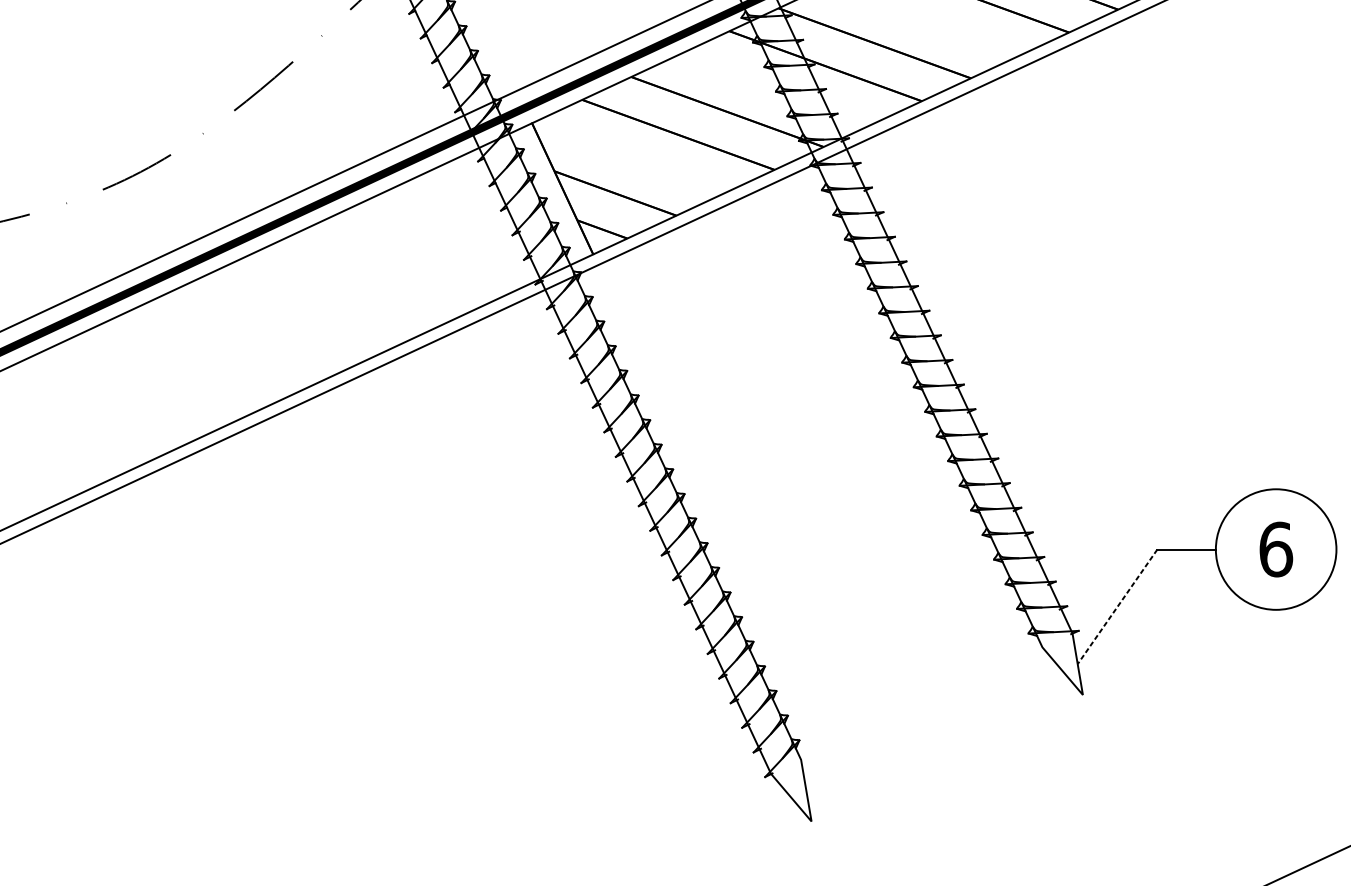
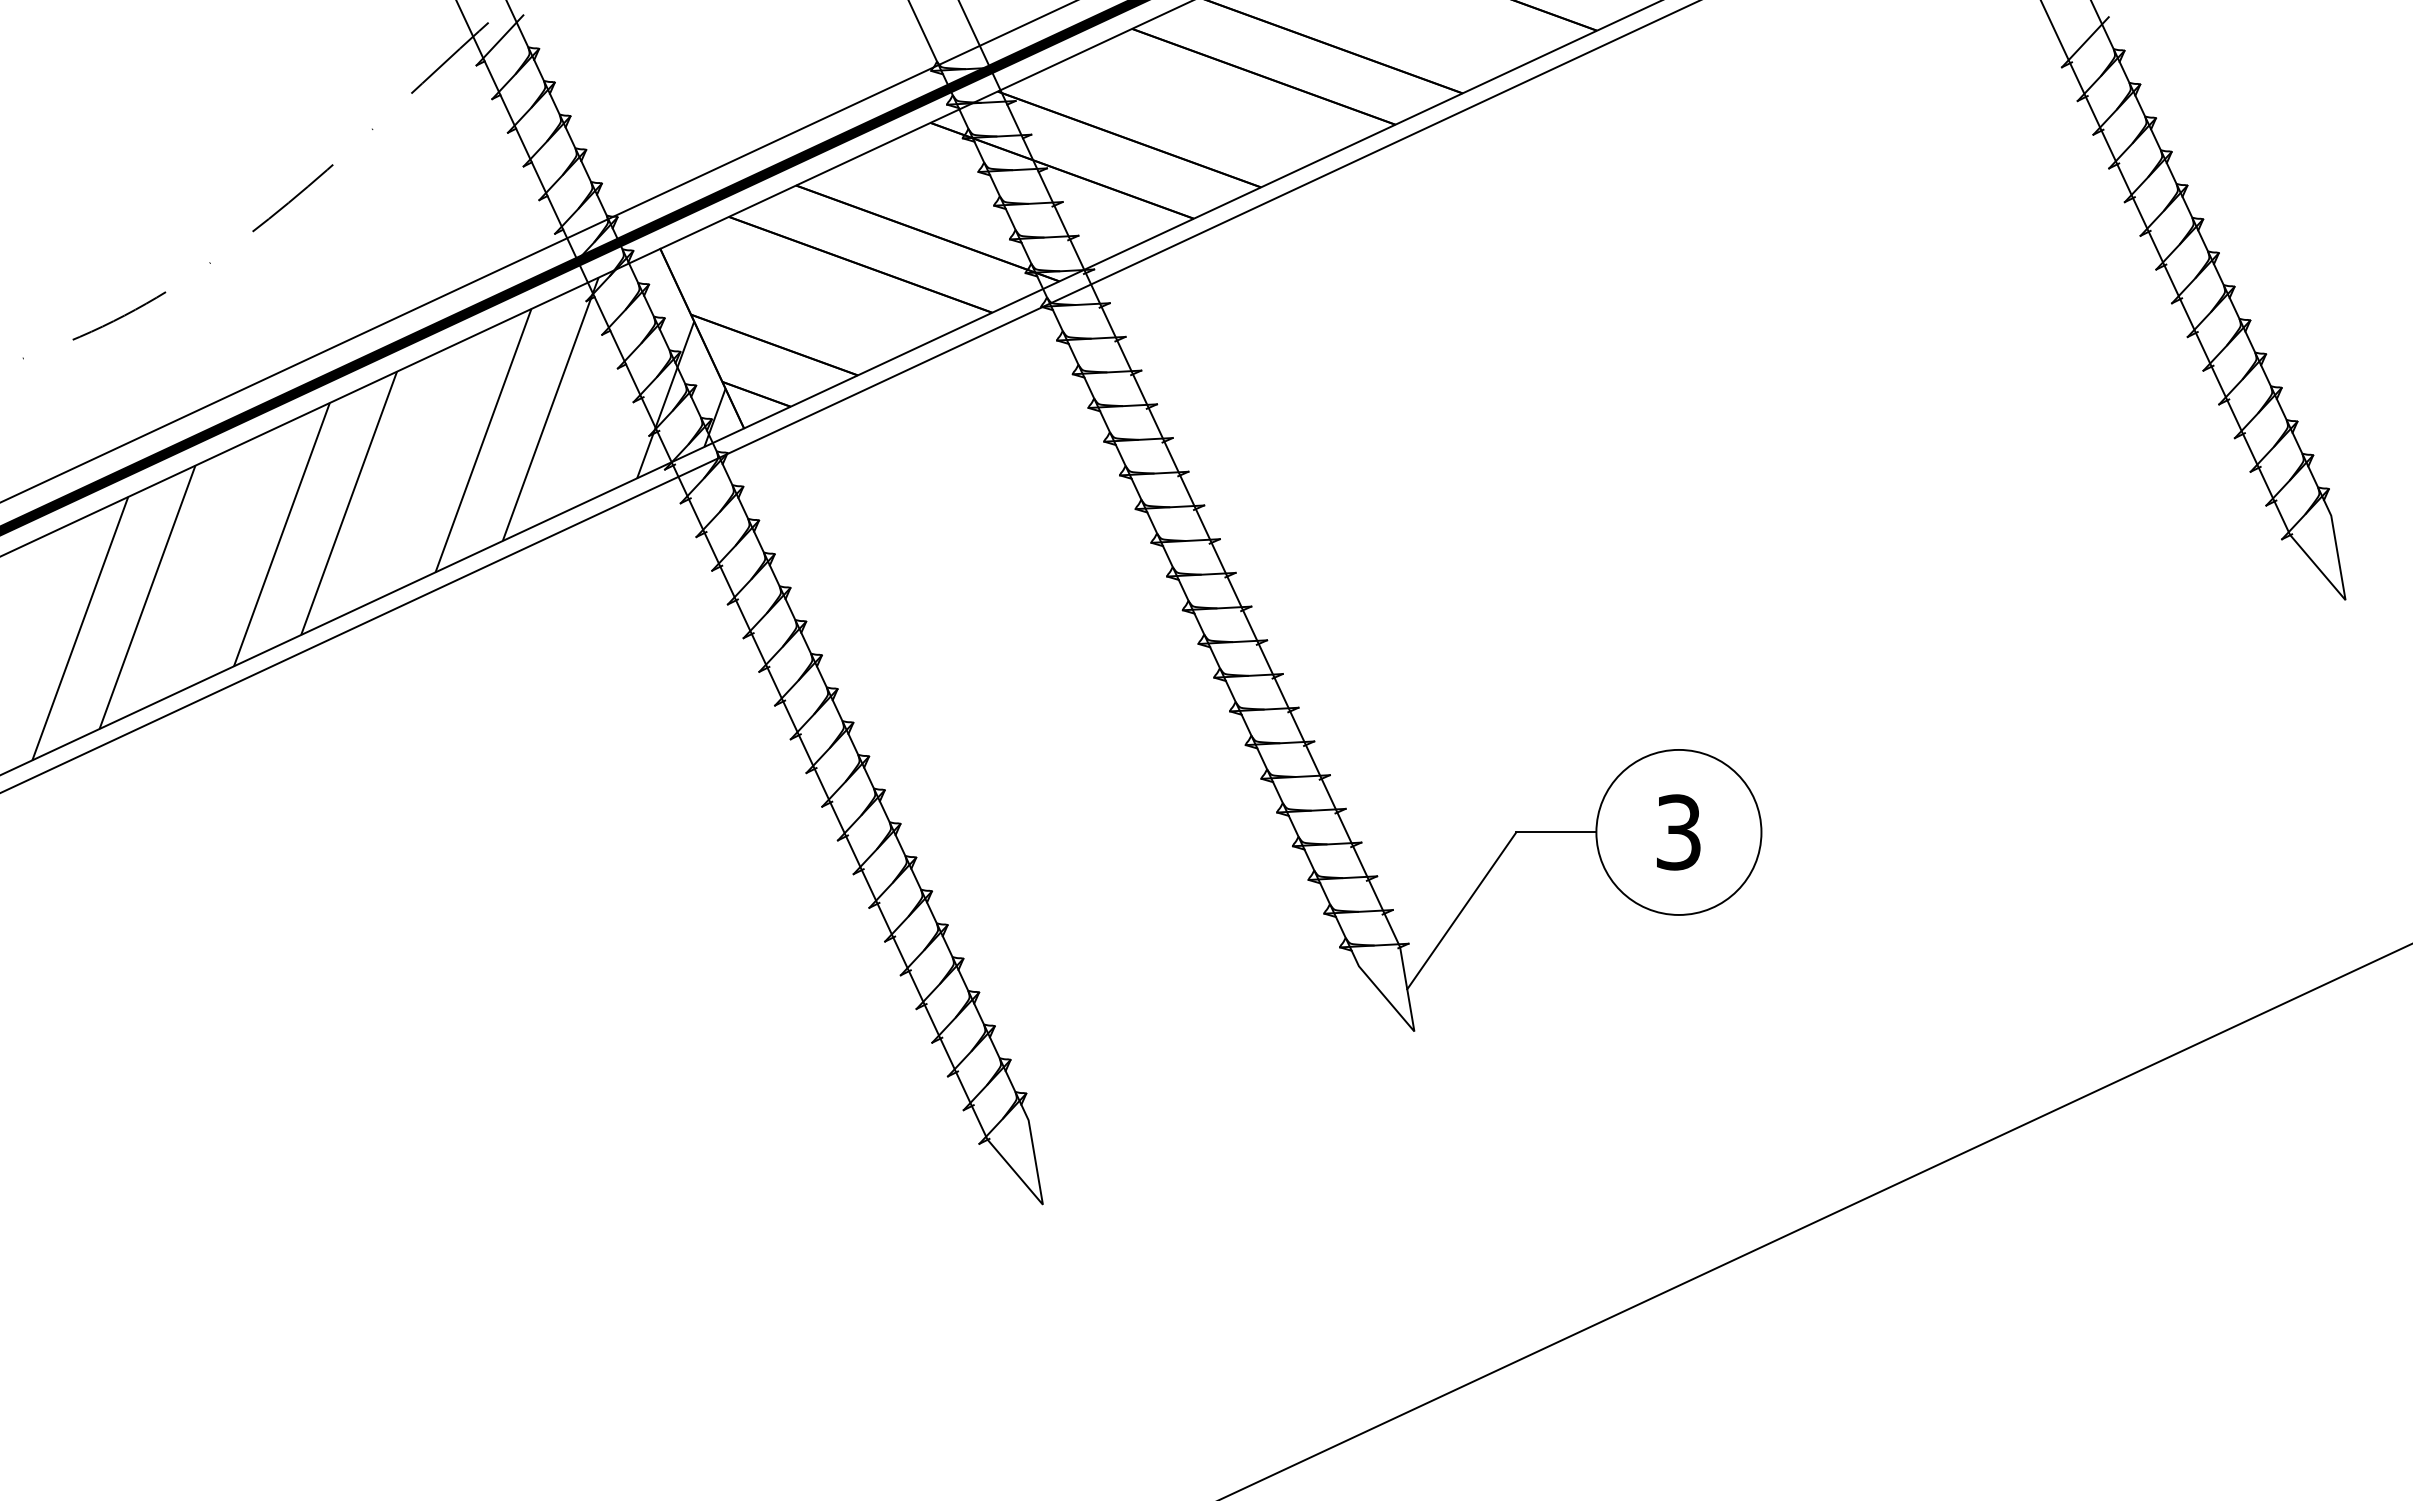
hatch: (326, 320) -> (378, 518), added
text: (1276, 549) -> (1679, 832), 6 -> 3
line: (1117, 606) -> (1461, 910), dashed -> solid

